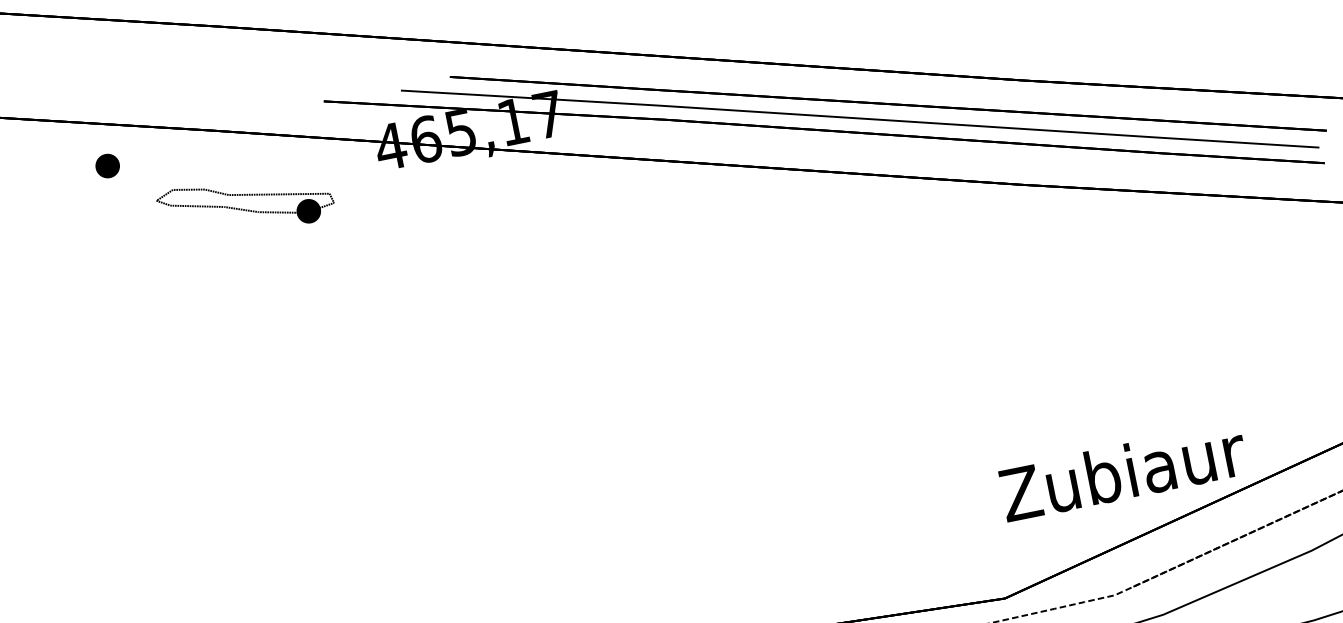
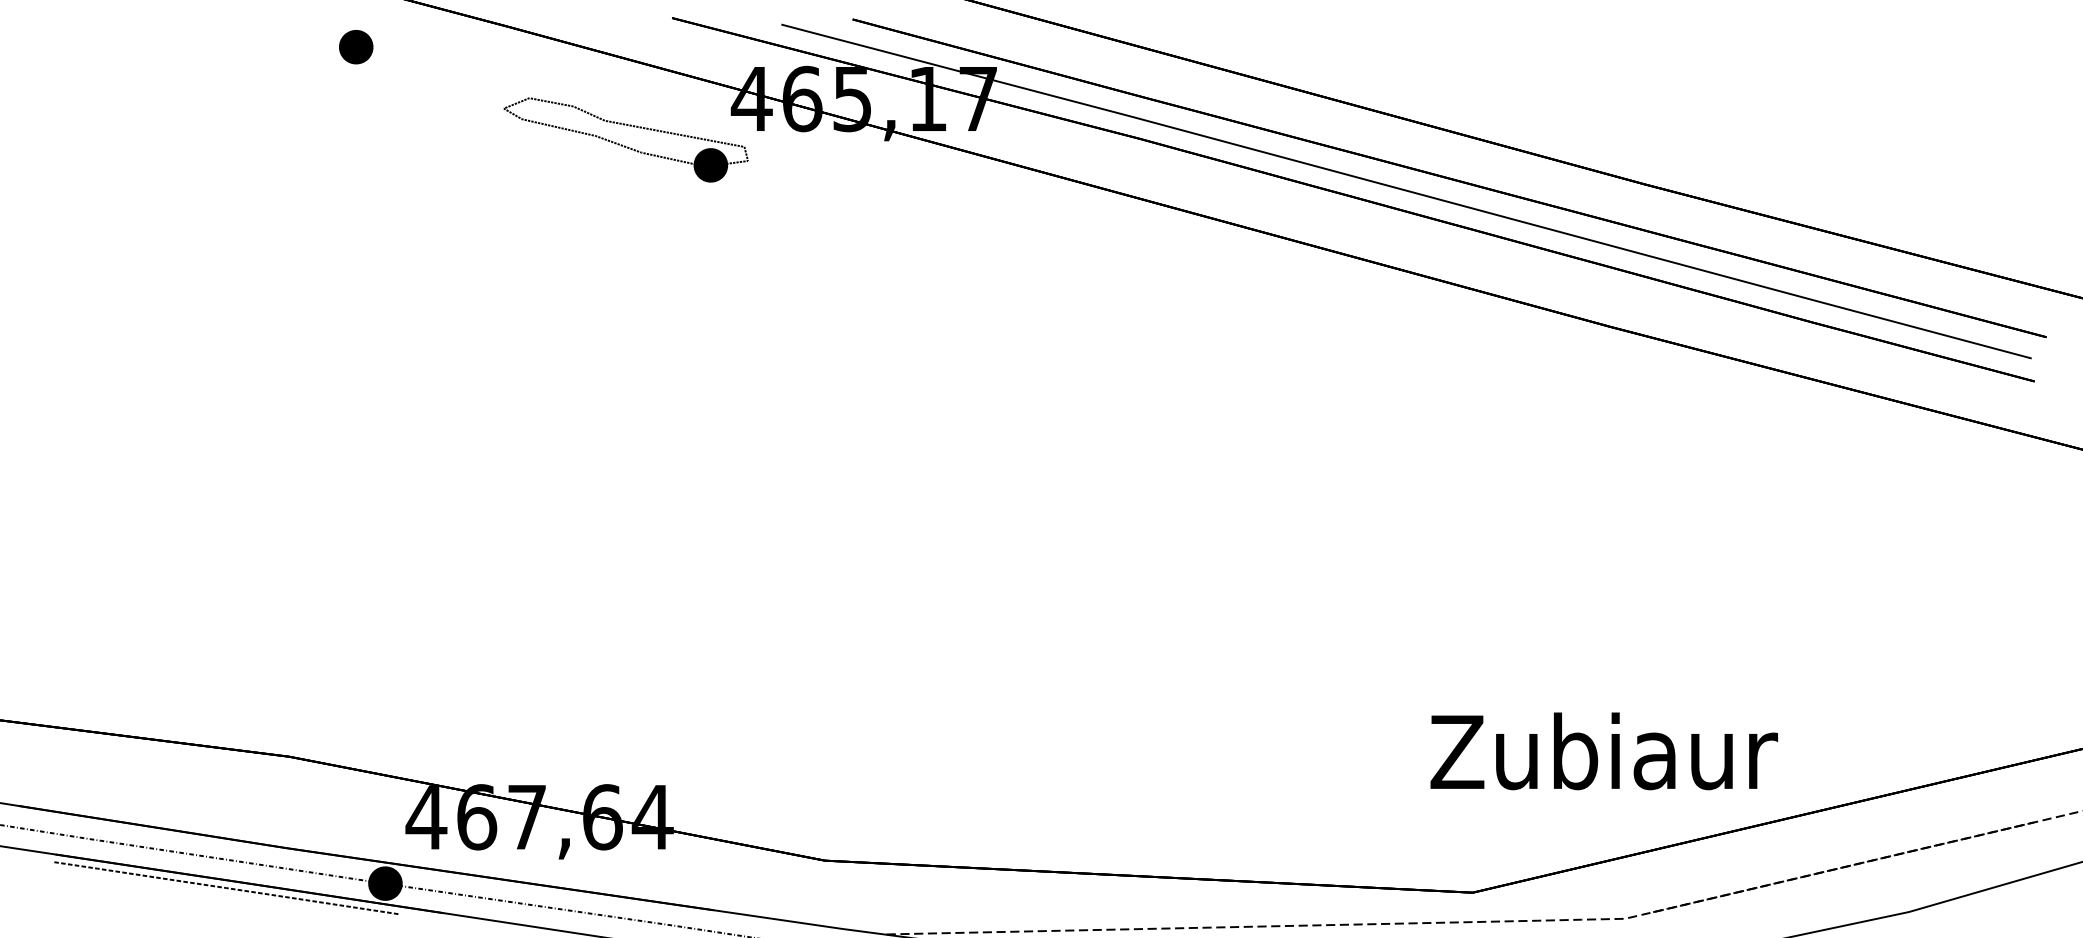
part: (245, 205) -> (625, 139), moved
text: (1122, 472) -> (1603, 751), moved

